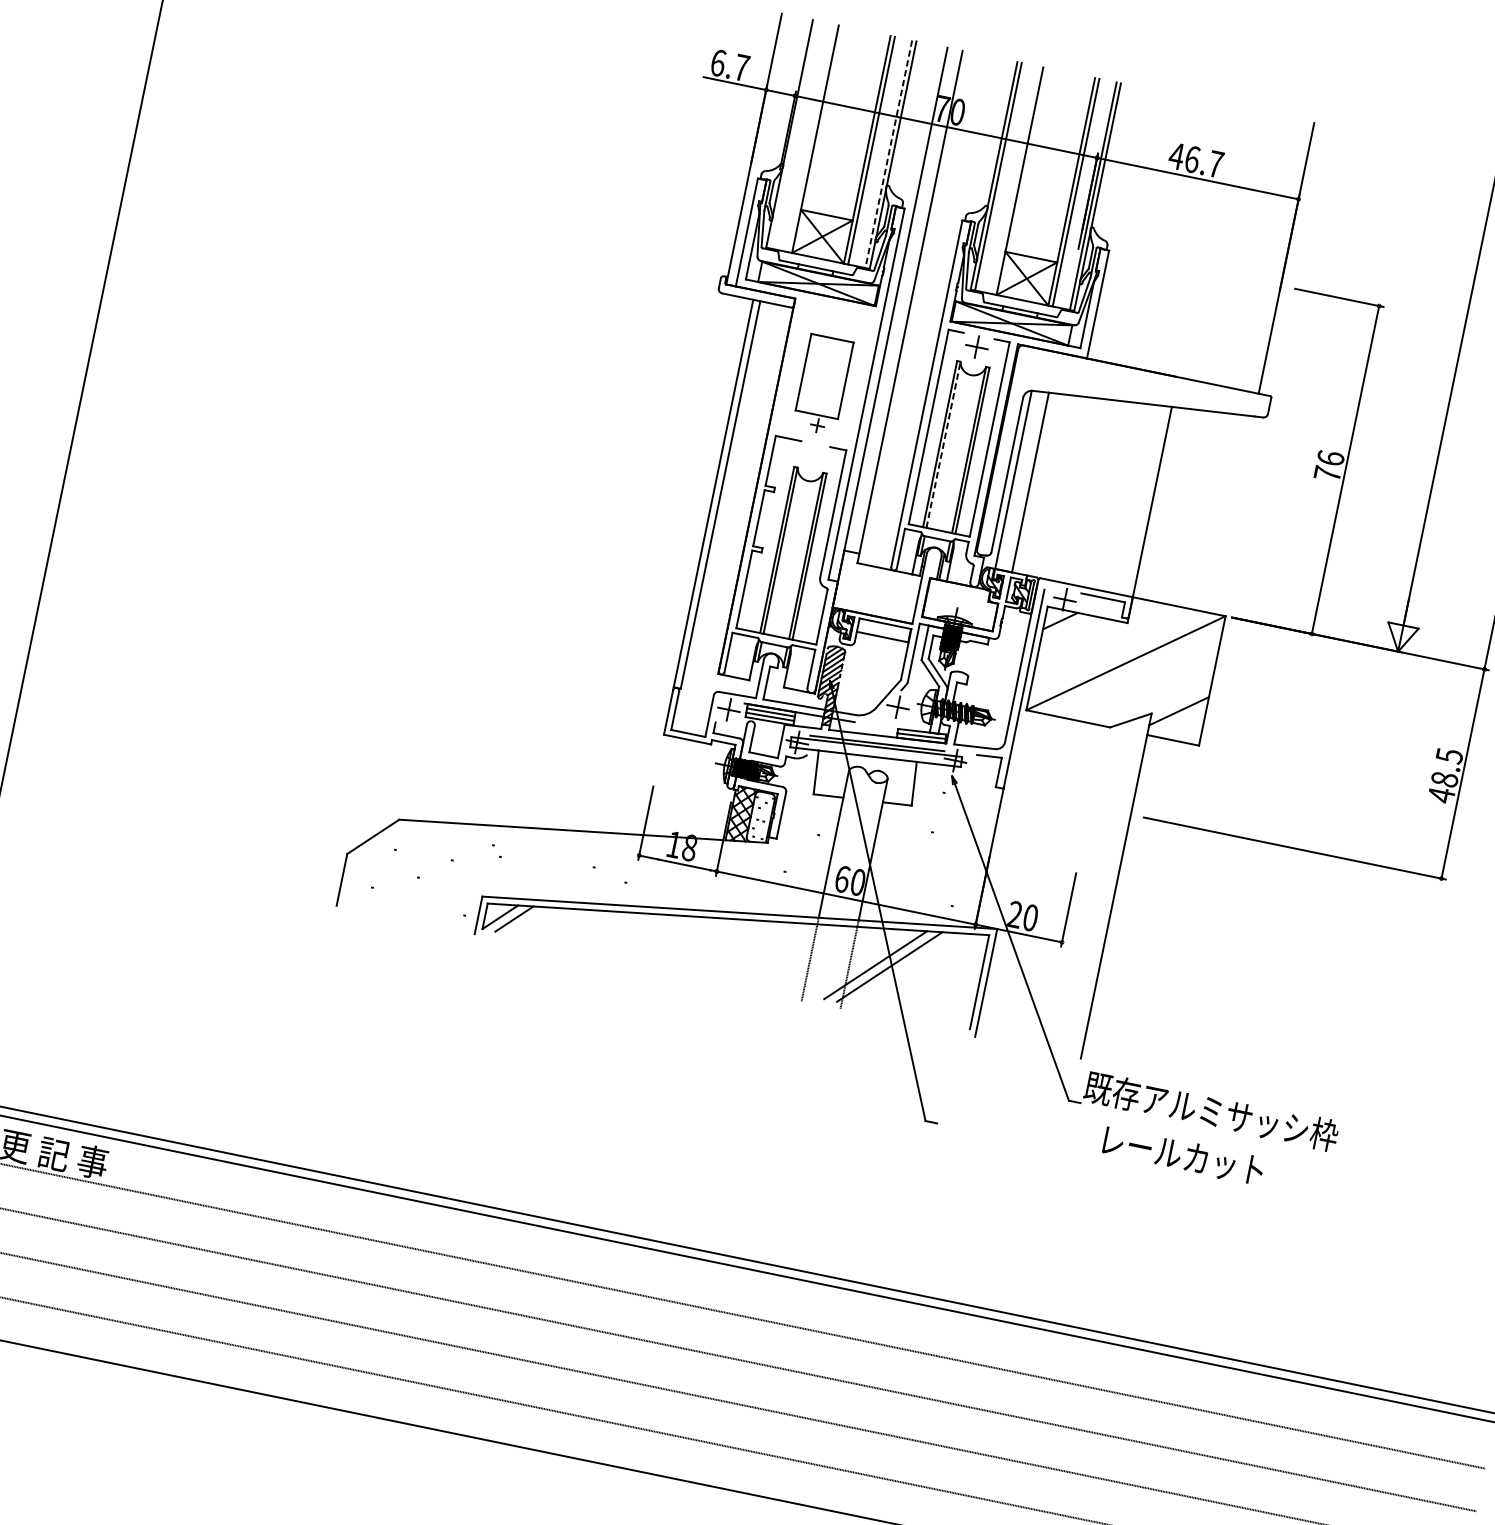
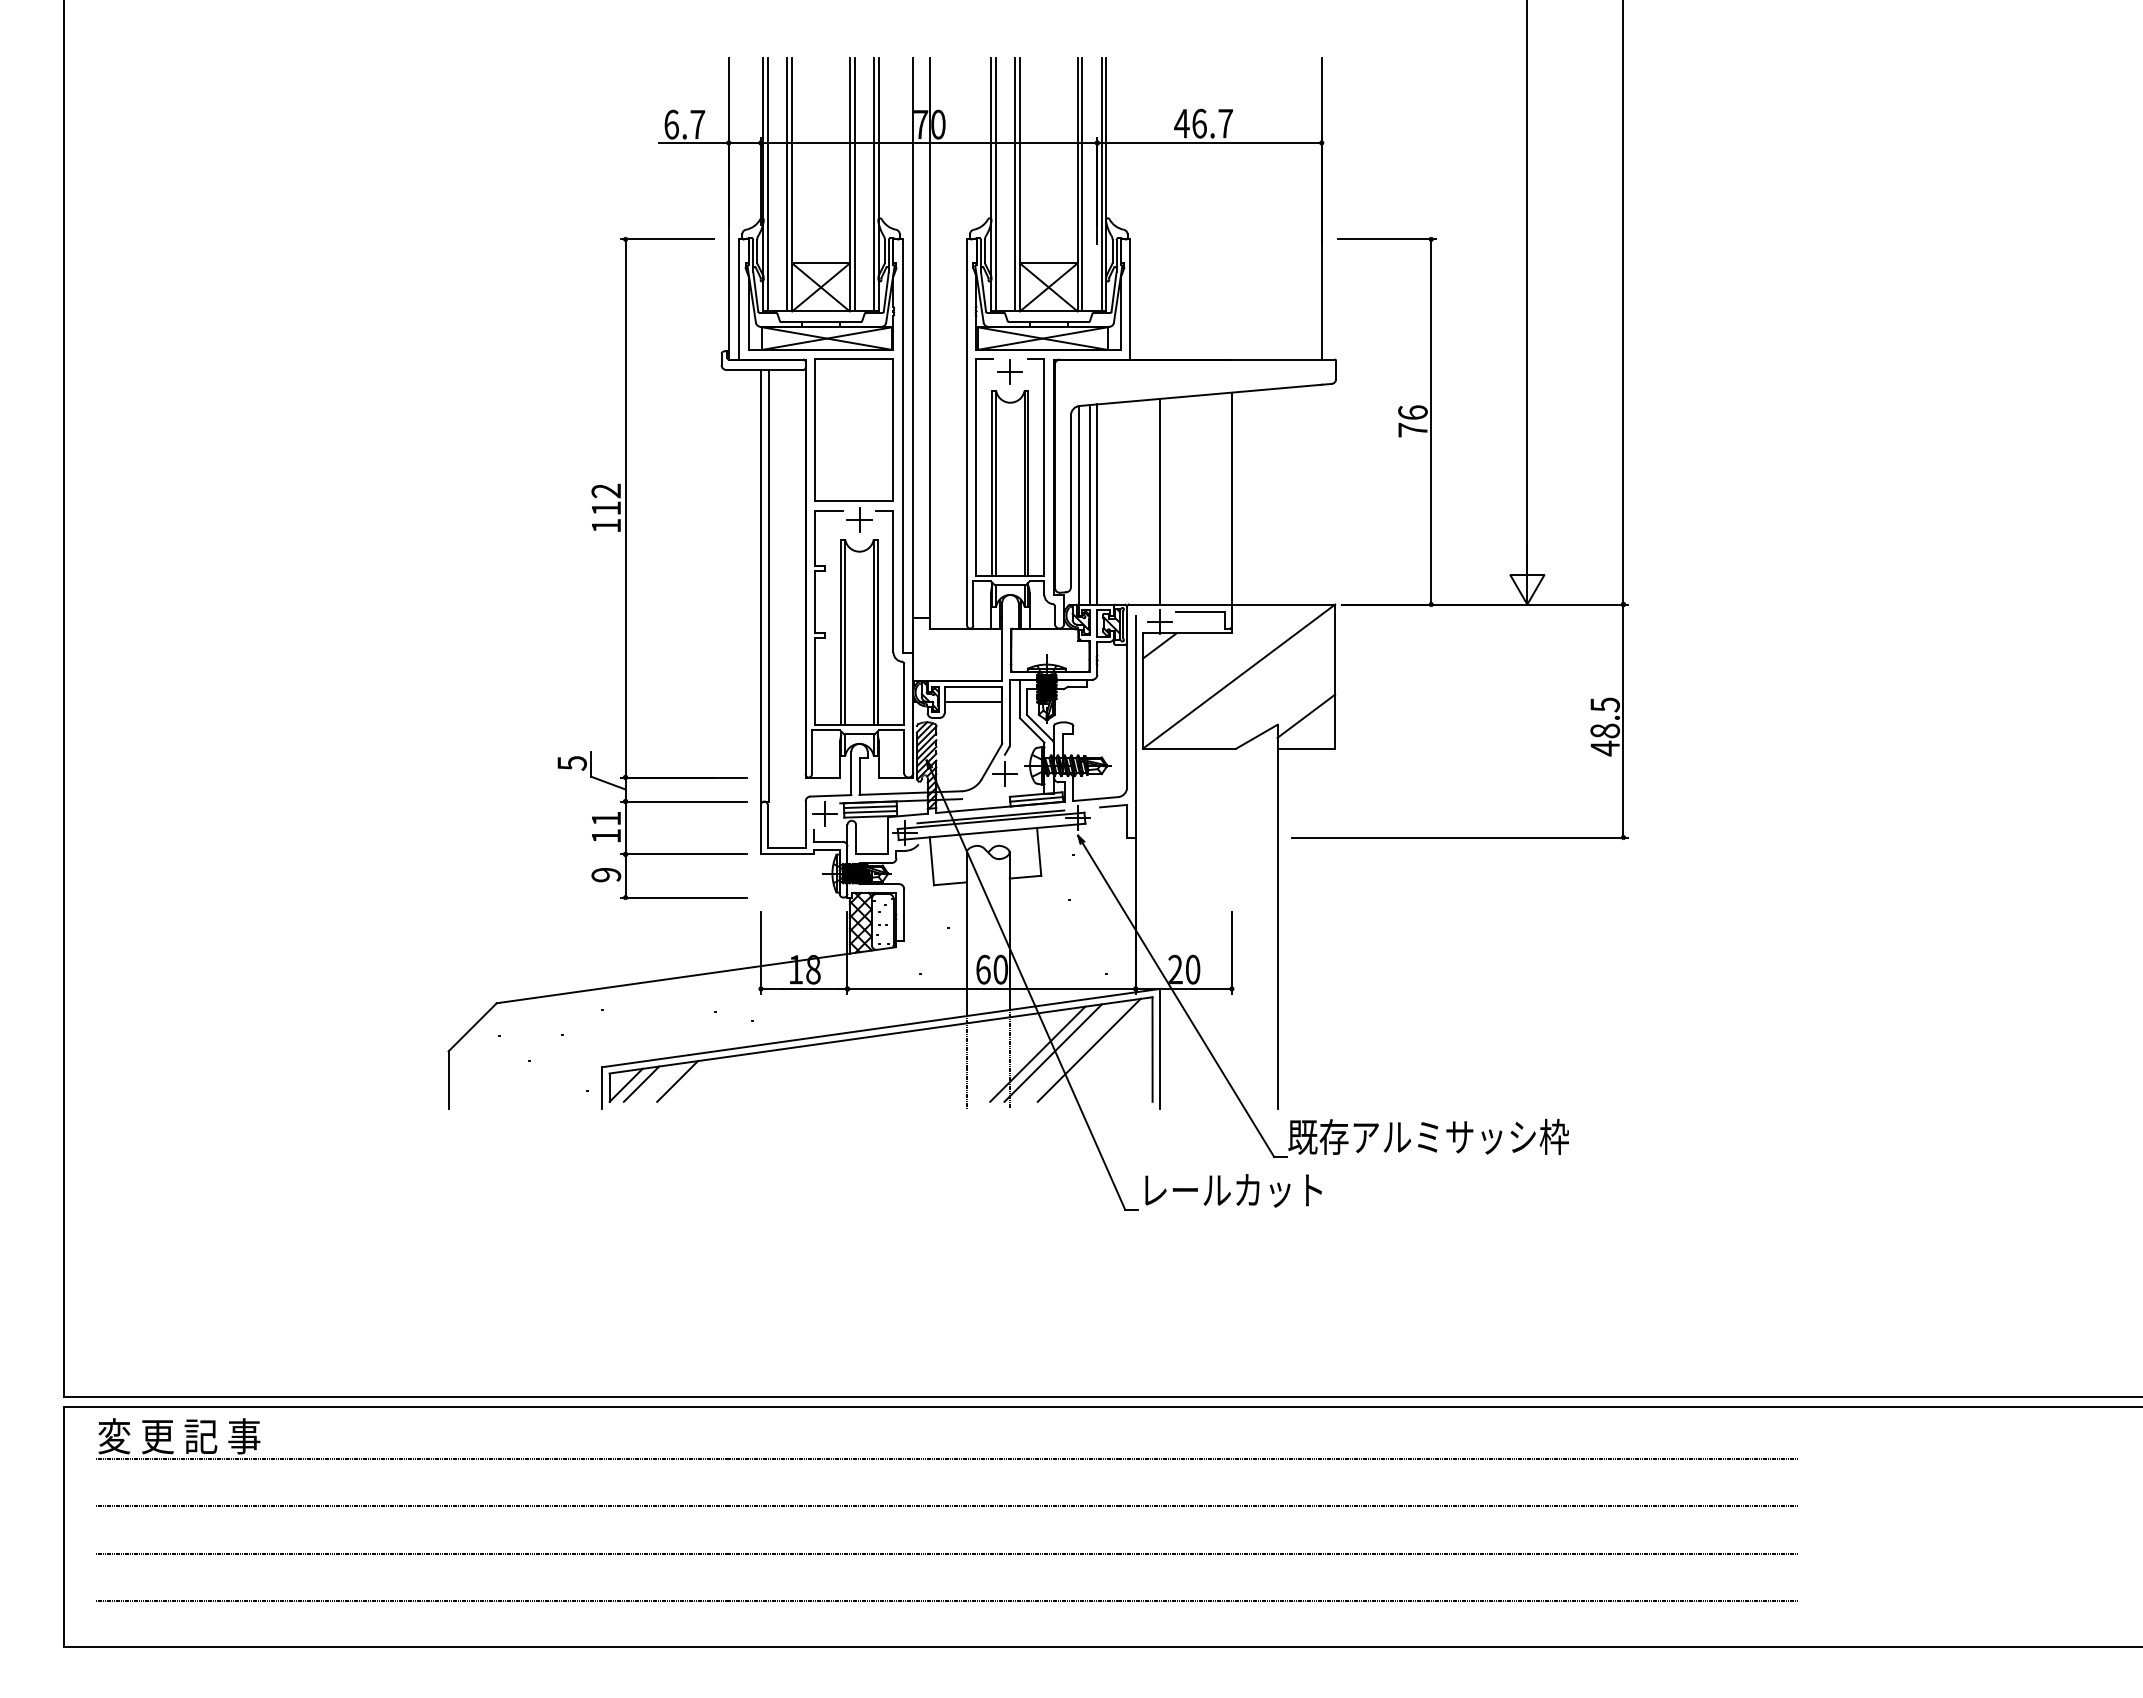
line: (794, 134) -> (768, 184), added
line: (811, 138) -> (787, 184), added
line: (888, 153) -> (873, 184), dashed -> solid
line: (1015, 180) -> (1015, 184), added
part: (822, 384) -> (853, 445), size x1.67
line: (944, 444) -> (996, 482), dashed -> solid
part: (595, 453) -> (626, 568), added
line: (1023, 481) -> (1089, 504), added
line: (1086, 491) -> (1159, 501), added
line: (547, 923) -> (677, 1081), added
line: (922, 970) -> (1088, 1049), added
text: (1183, 1155) -> (1233, 1190), moved

